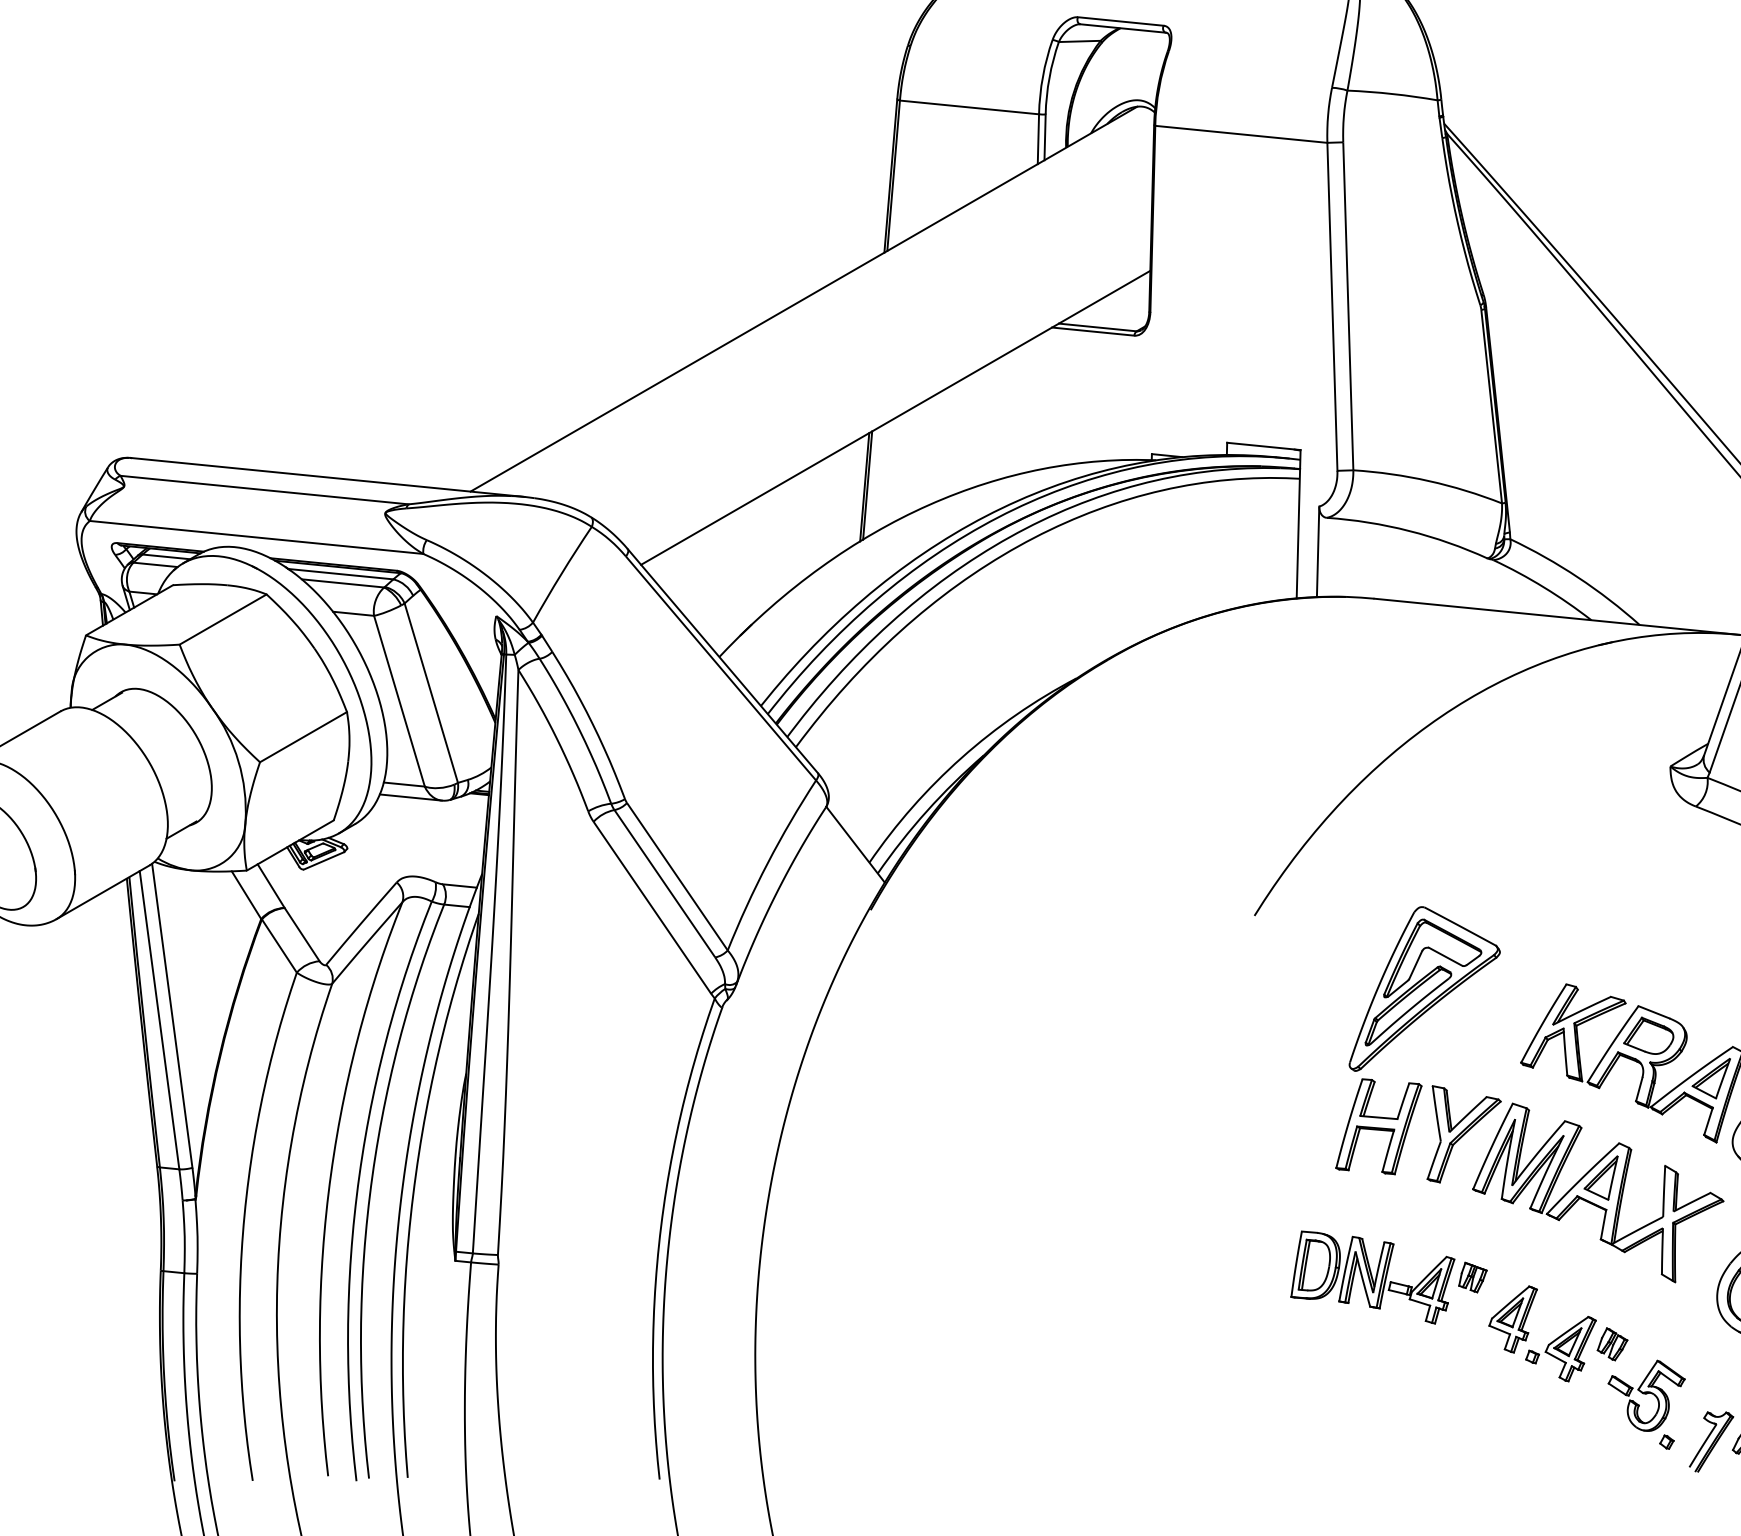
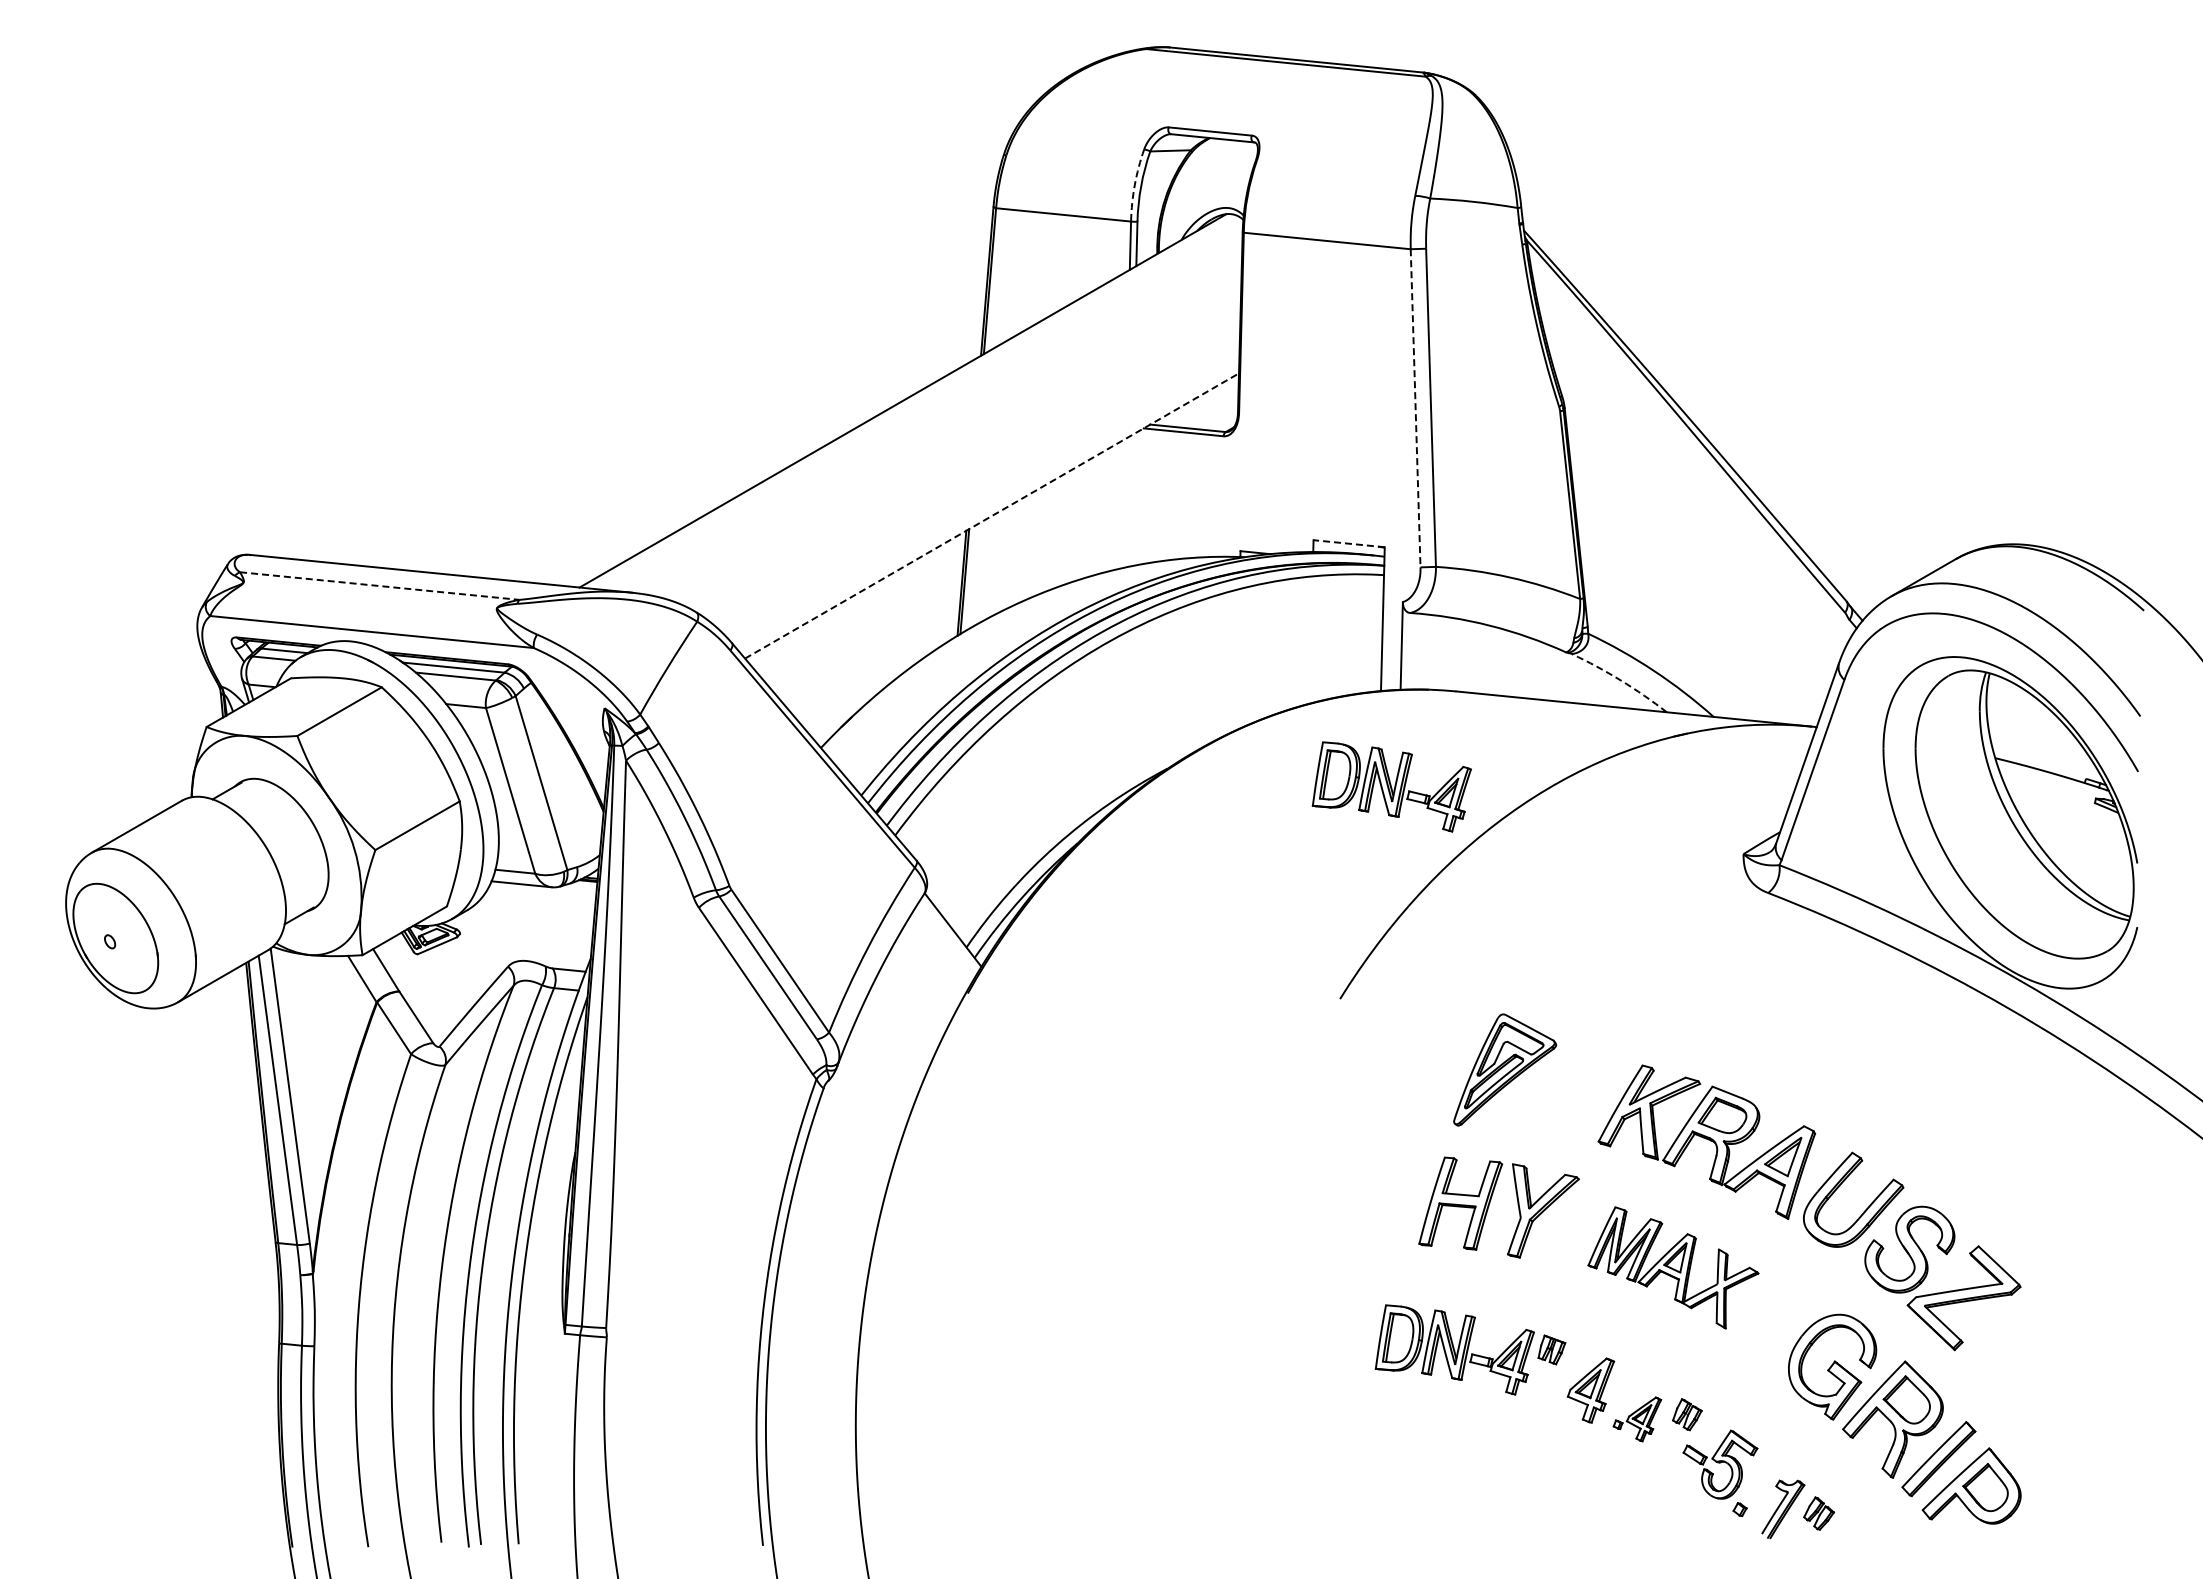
arc: (1042, 76) -> (1134, 184), solid -> dashed
line: (1332, 307) -> (1415, 408), solid -> dashed
line: (896, 417) -> (992, 515), solid -> dashed
line: (1264, 446) -> (1349, 543), solid -> dashed
line: (265, 490) -> (380, 586), solid -> dashed
arc: (1543, 587) -> (1620, 680), solid -> dashed
part: (1307, 696) -> (1391, 786), added
part: (1424, 988) -> (1504, 1069), size x0.7
part: (1598, 1192) -> (1673, 1267), size x0.7
part: (1561, 1349) -> (1637, 1419), size x0.7

